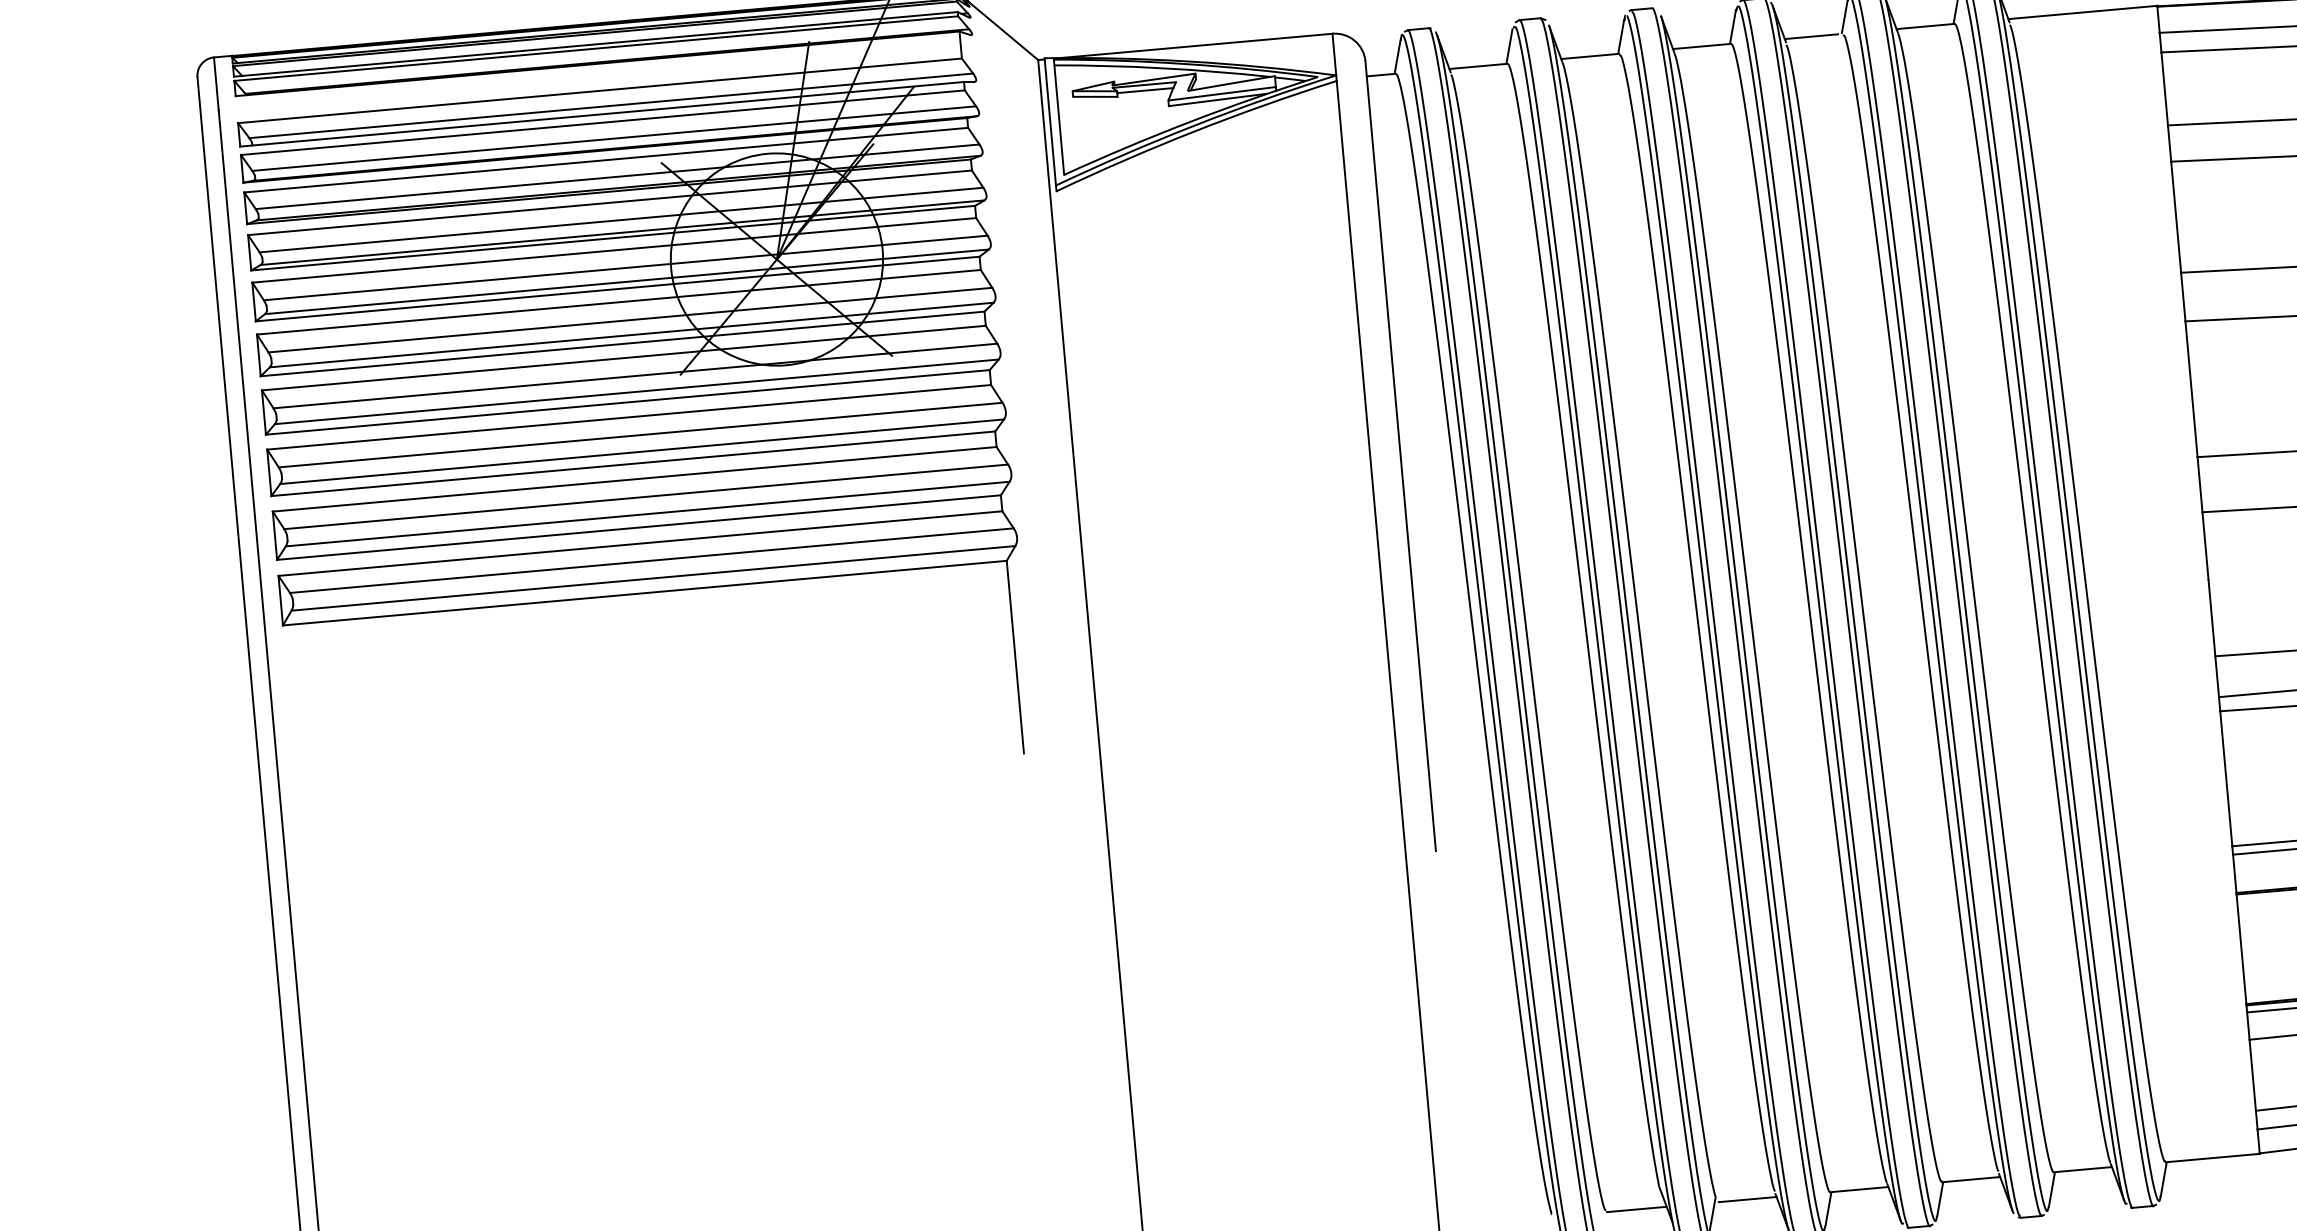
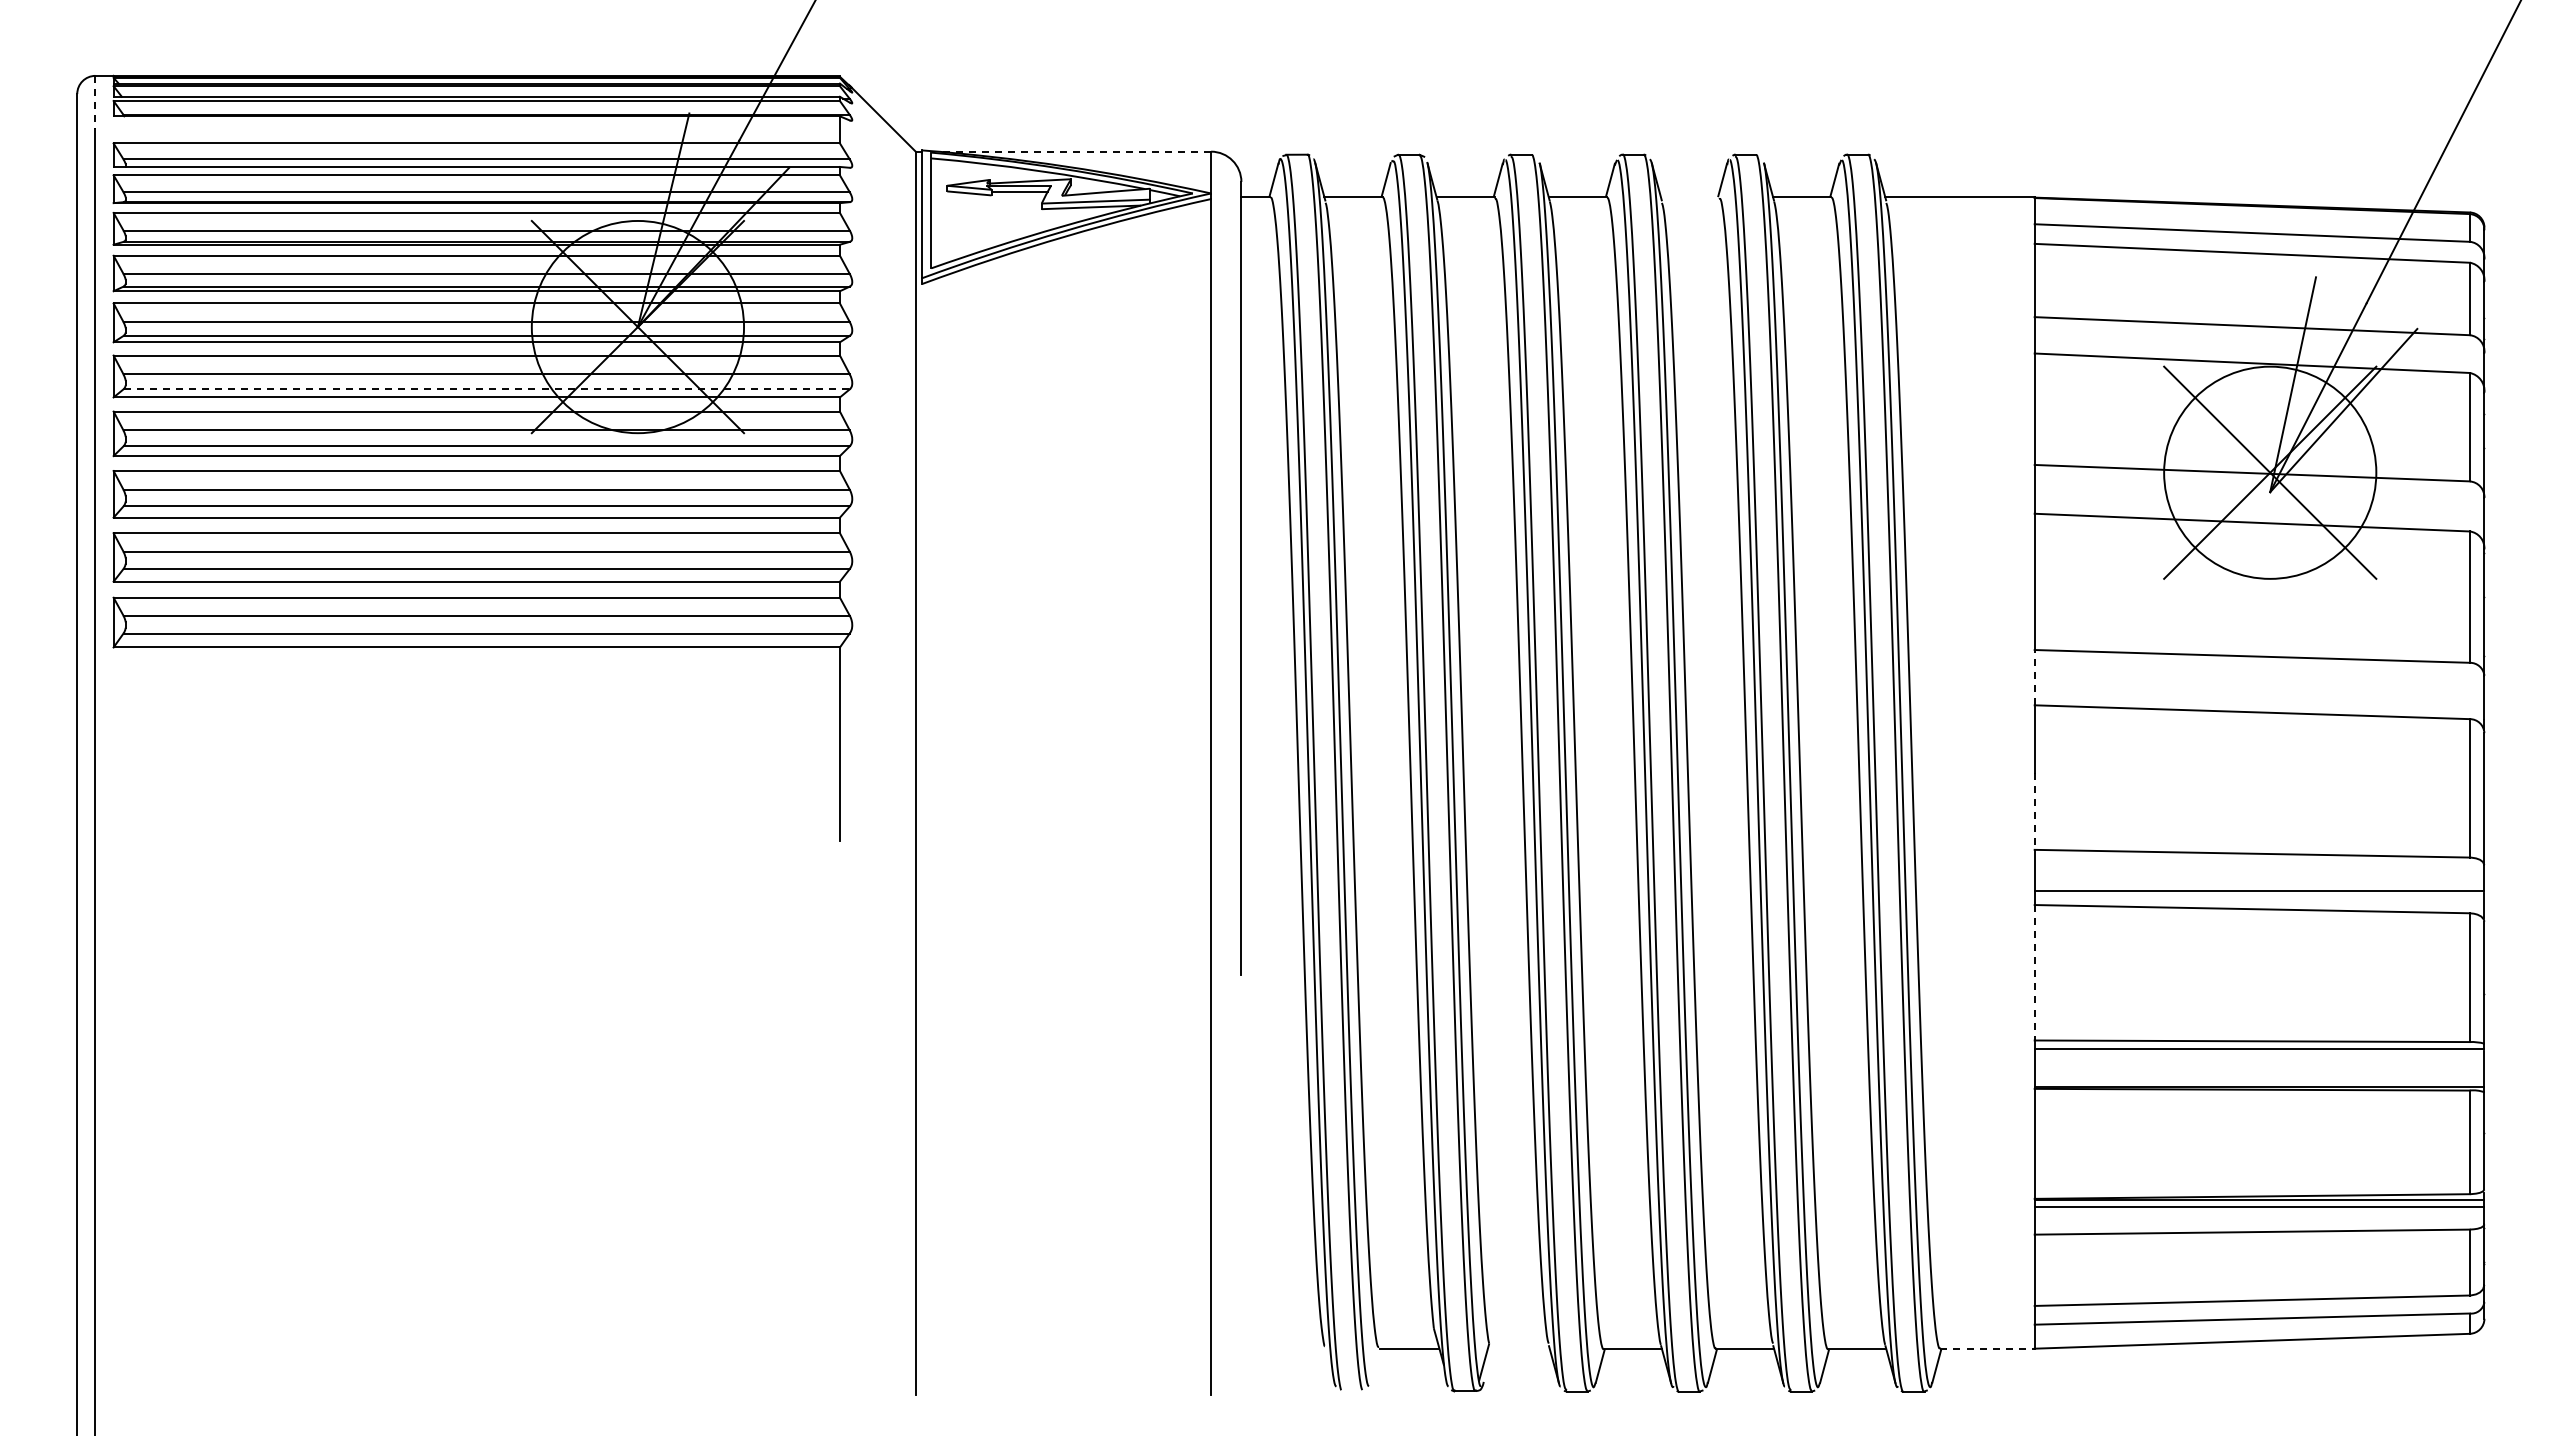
line: (1811, 37) -> (1687, 197), removed
line: (1196, 45) -> (1074, 151), solid -> dashed
line: (216, 83) -> (95, 102), solid -> dashed
line: (632, 335) -> (487, 389), solid -> dashed
line: (2199, 484) -> (2034, 677), solid -> dashed
line: (2211, 619) -> (2034, 812), solid -> dashed
line: (2226, 778) -> (2034, 972), solid -> dashed
line: (2213, 1158) -> (1988, 1349), solid -> dashed
line: (1747, 1199) -> (1520, 1349), removed

